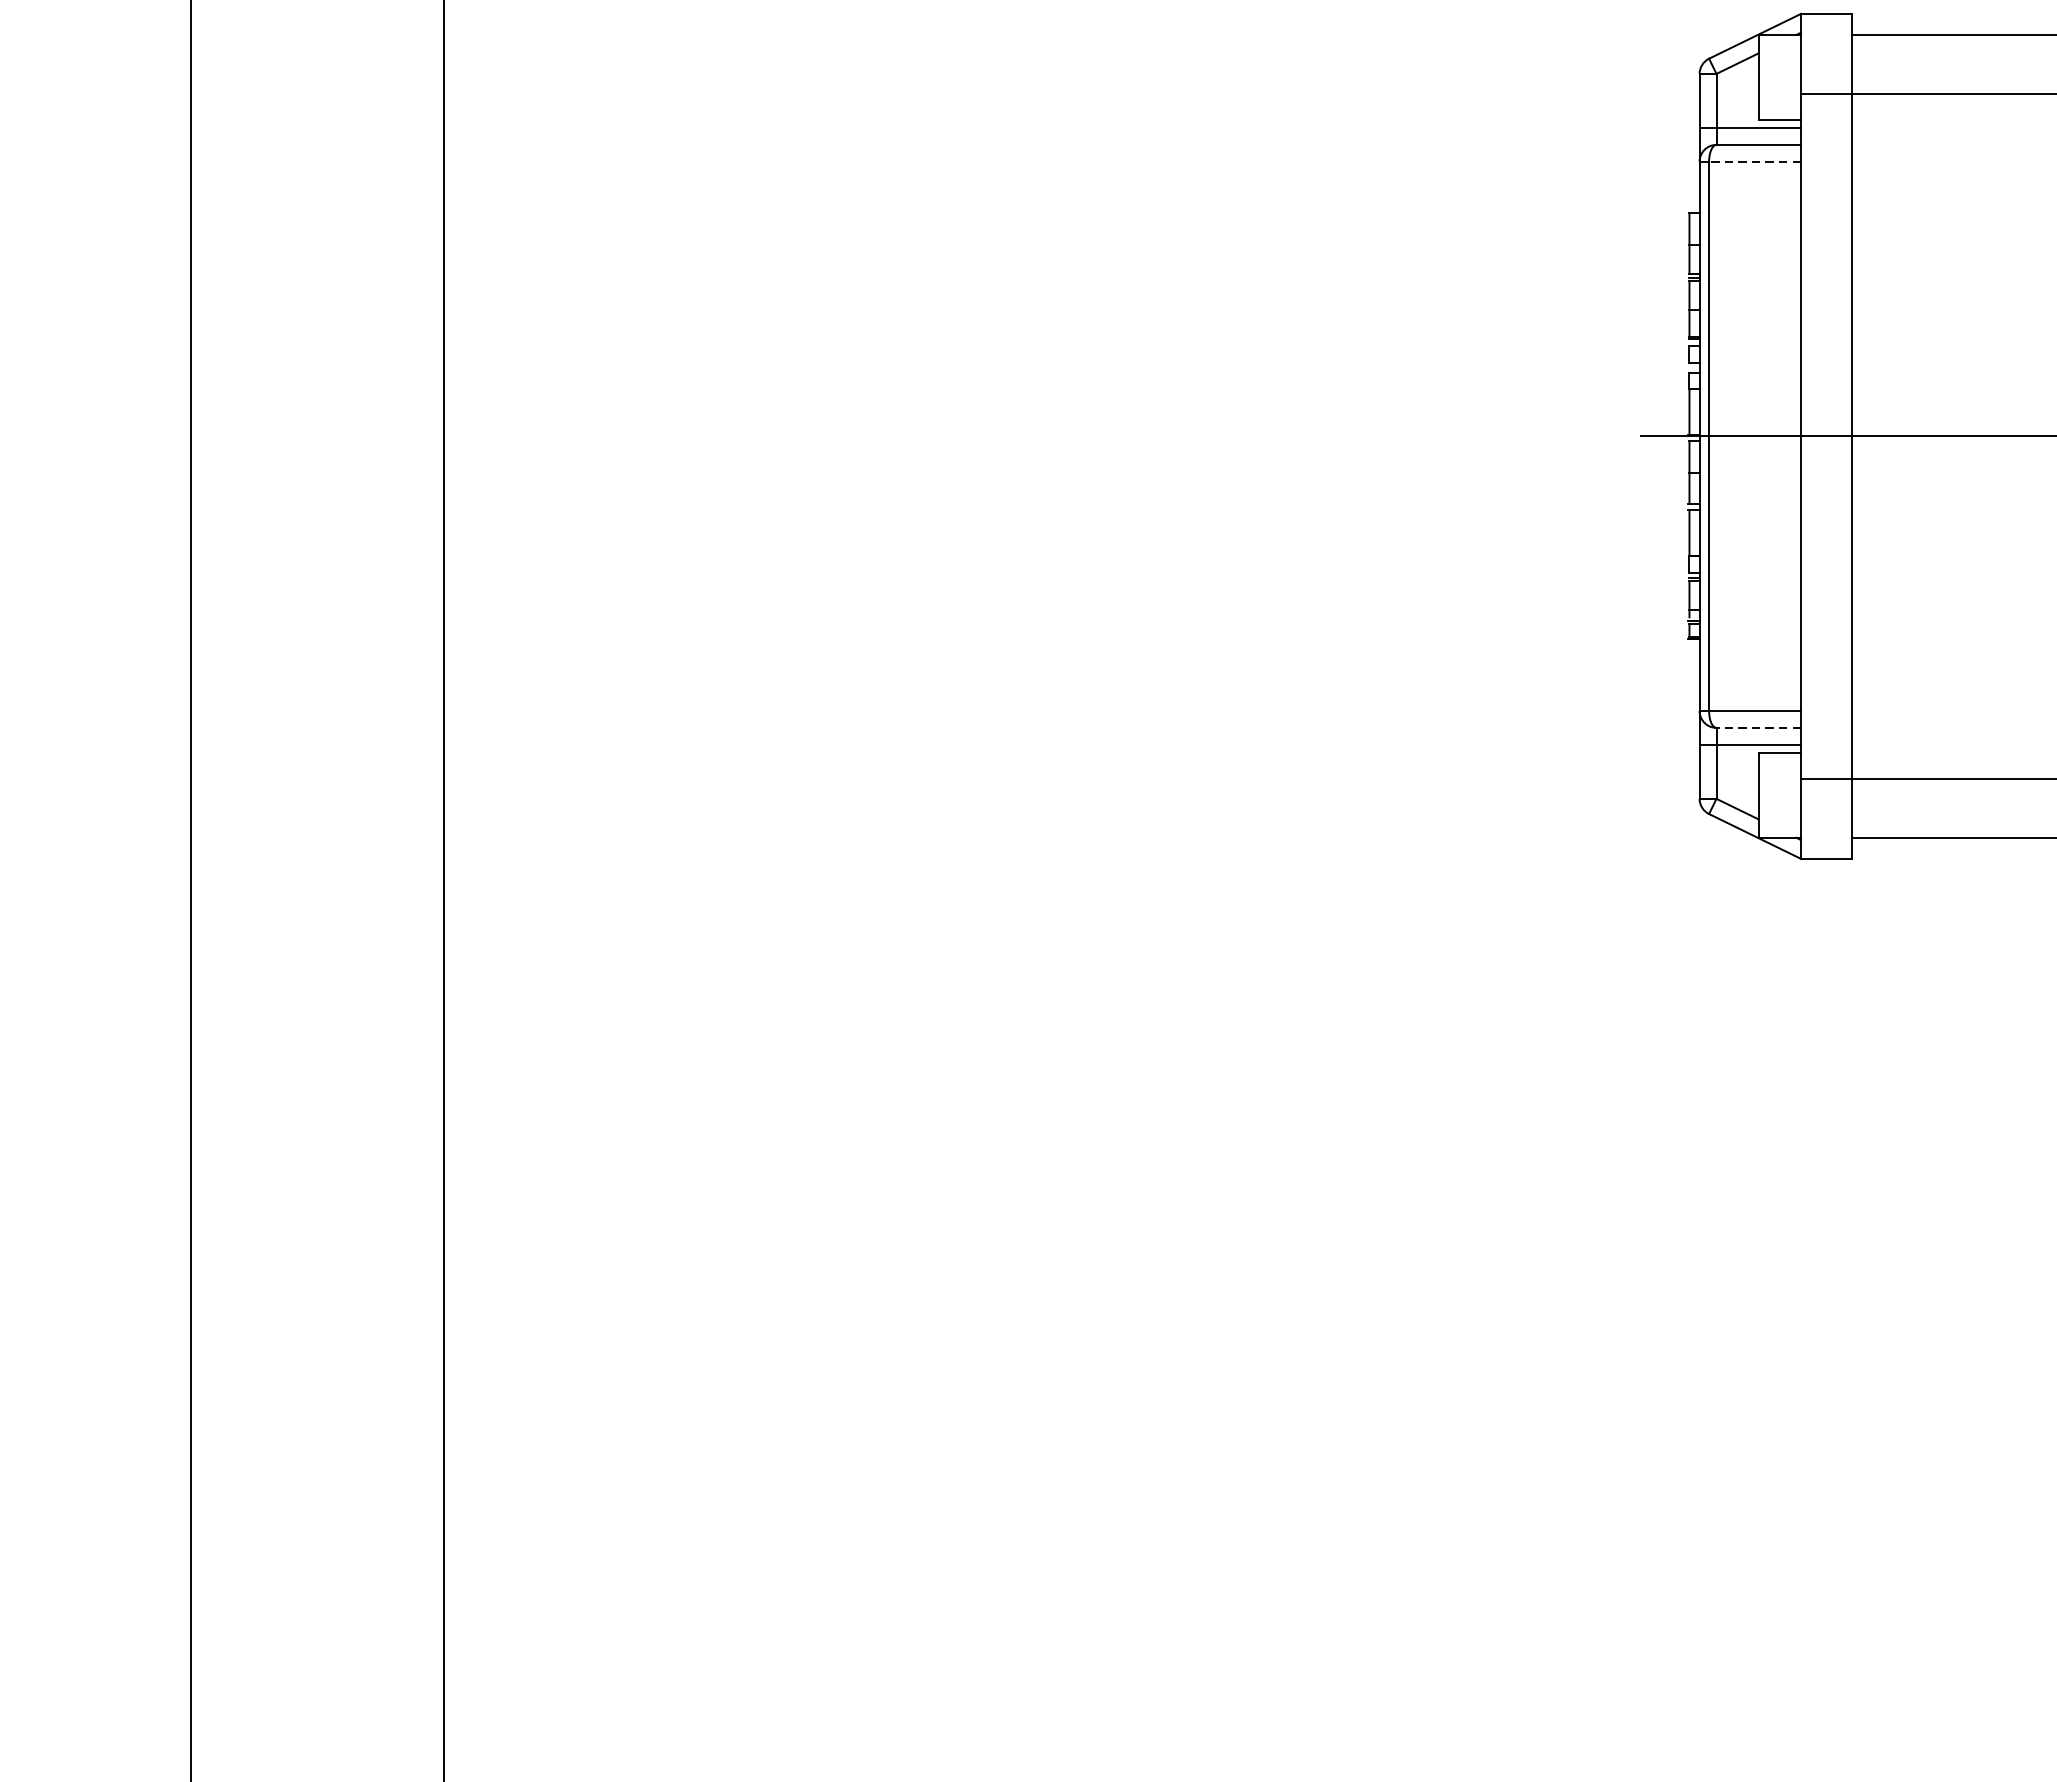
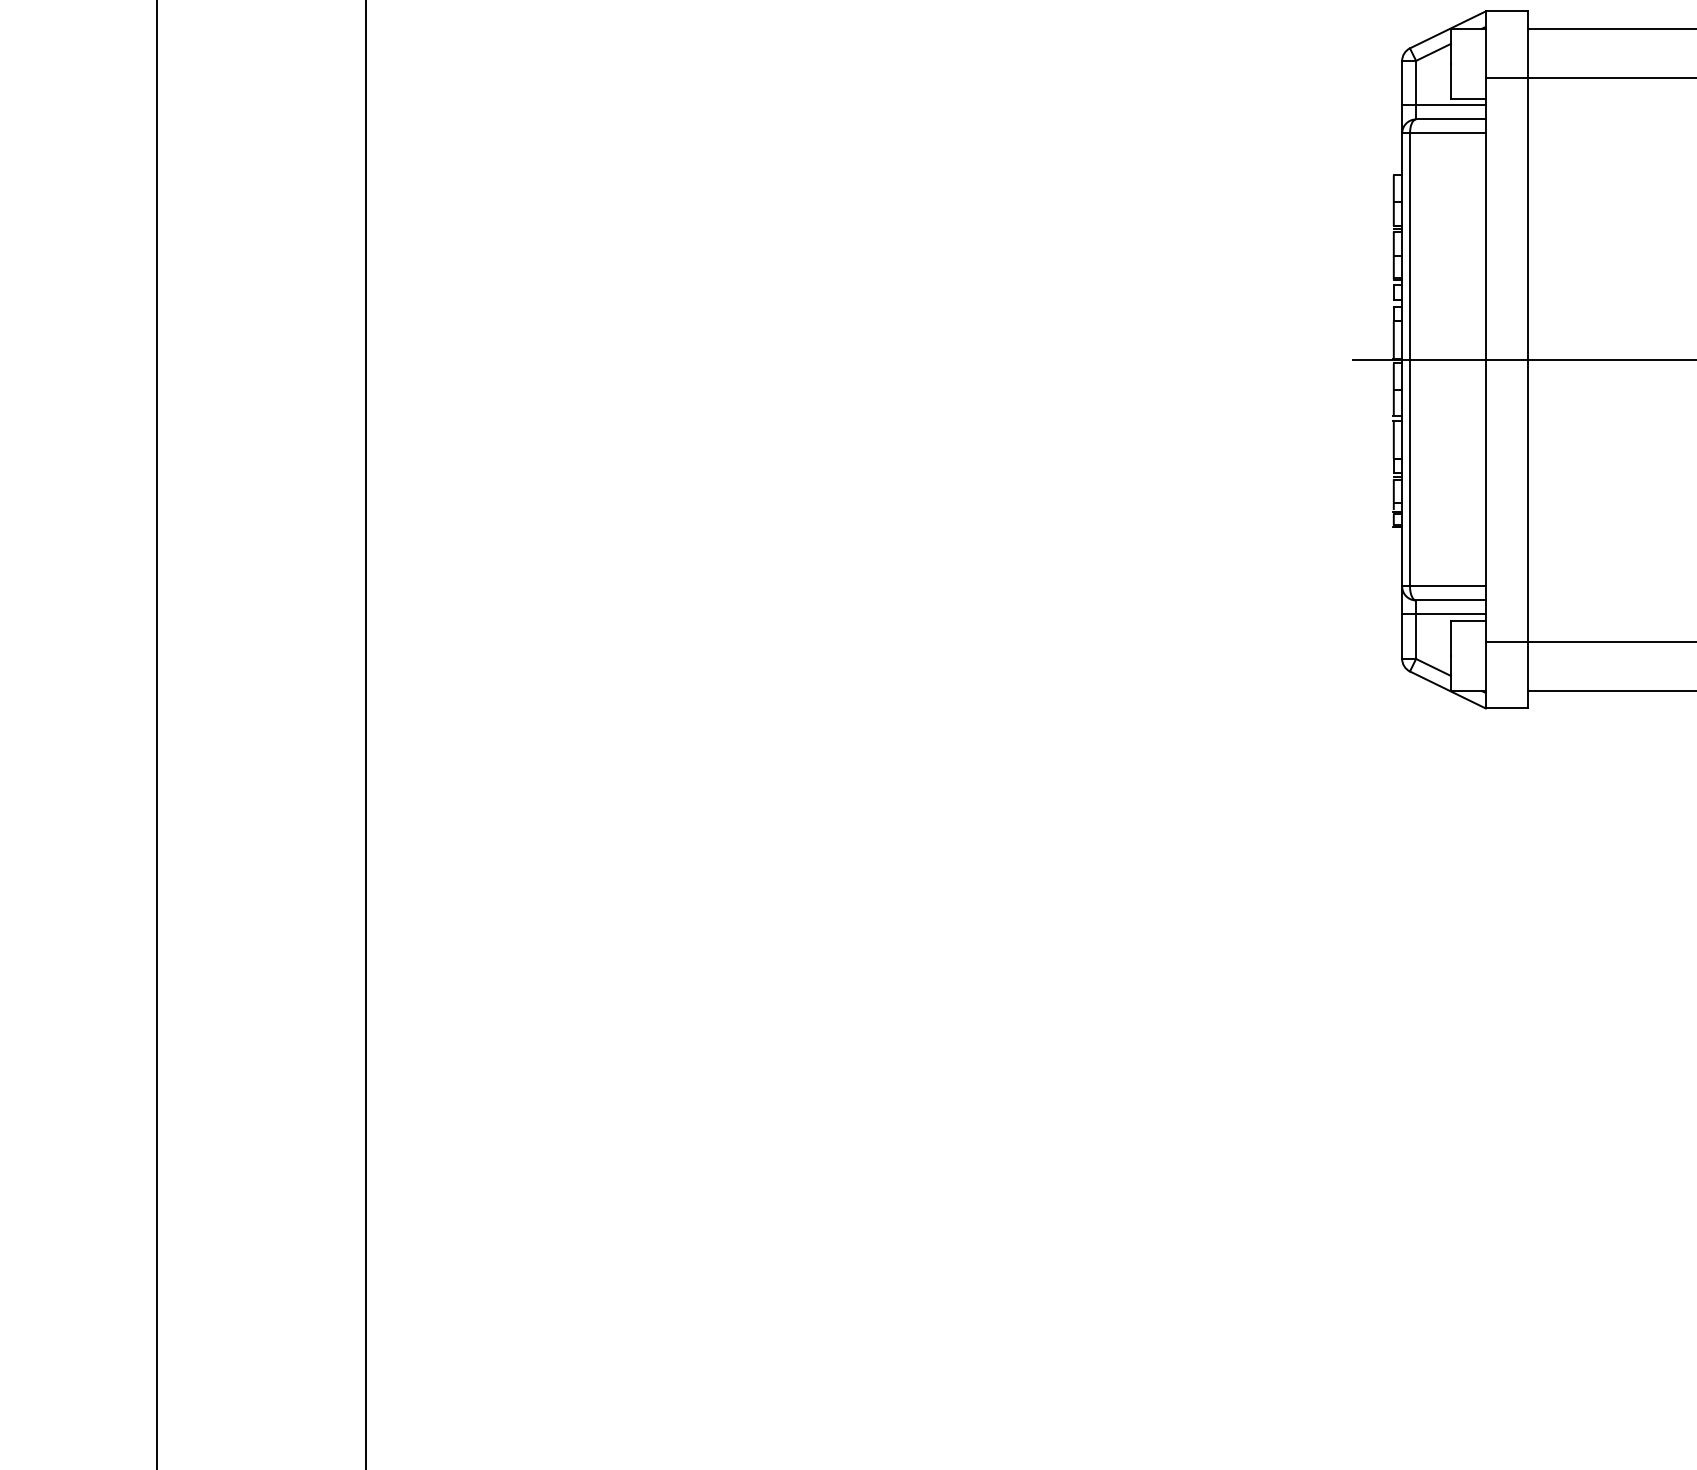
line: (1754, 161) -> (1447, 133), dashed -> solid
line: (1758, 727) -> (1450, 600), dashed -> solid

